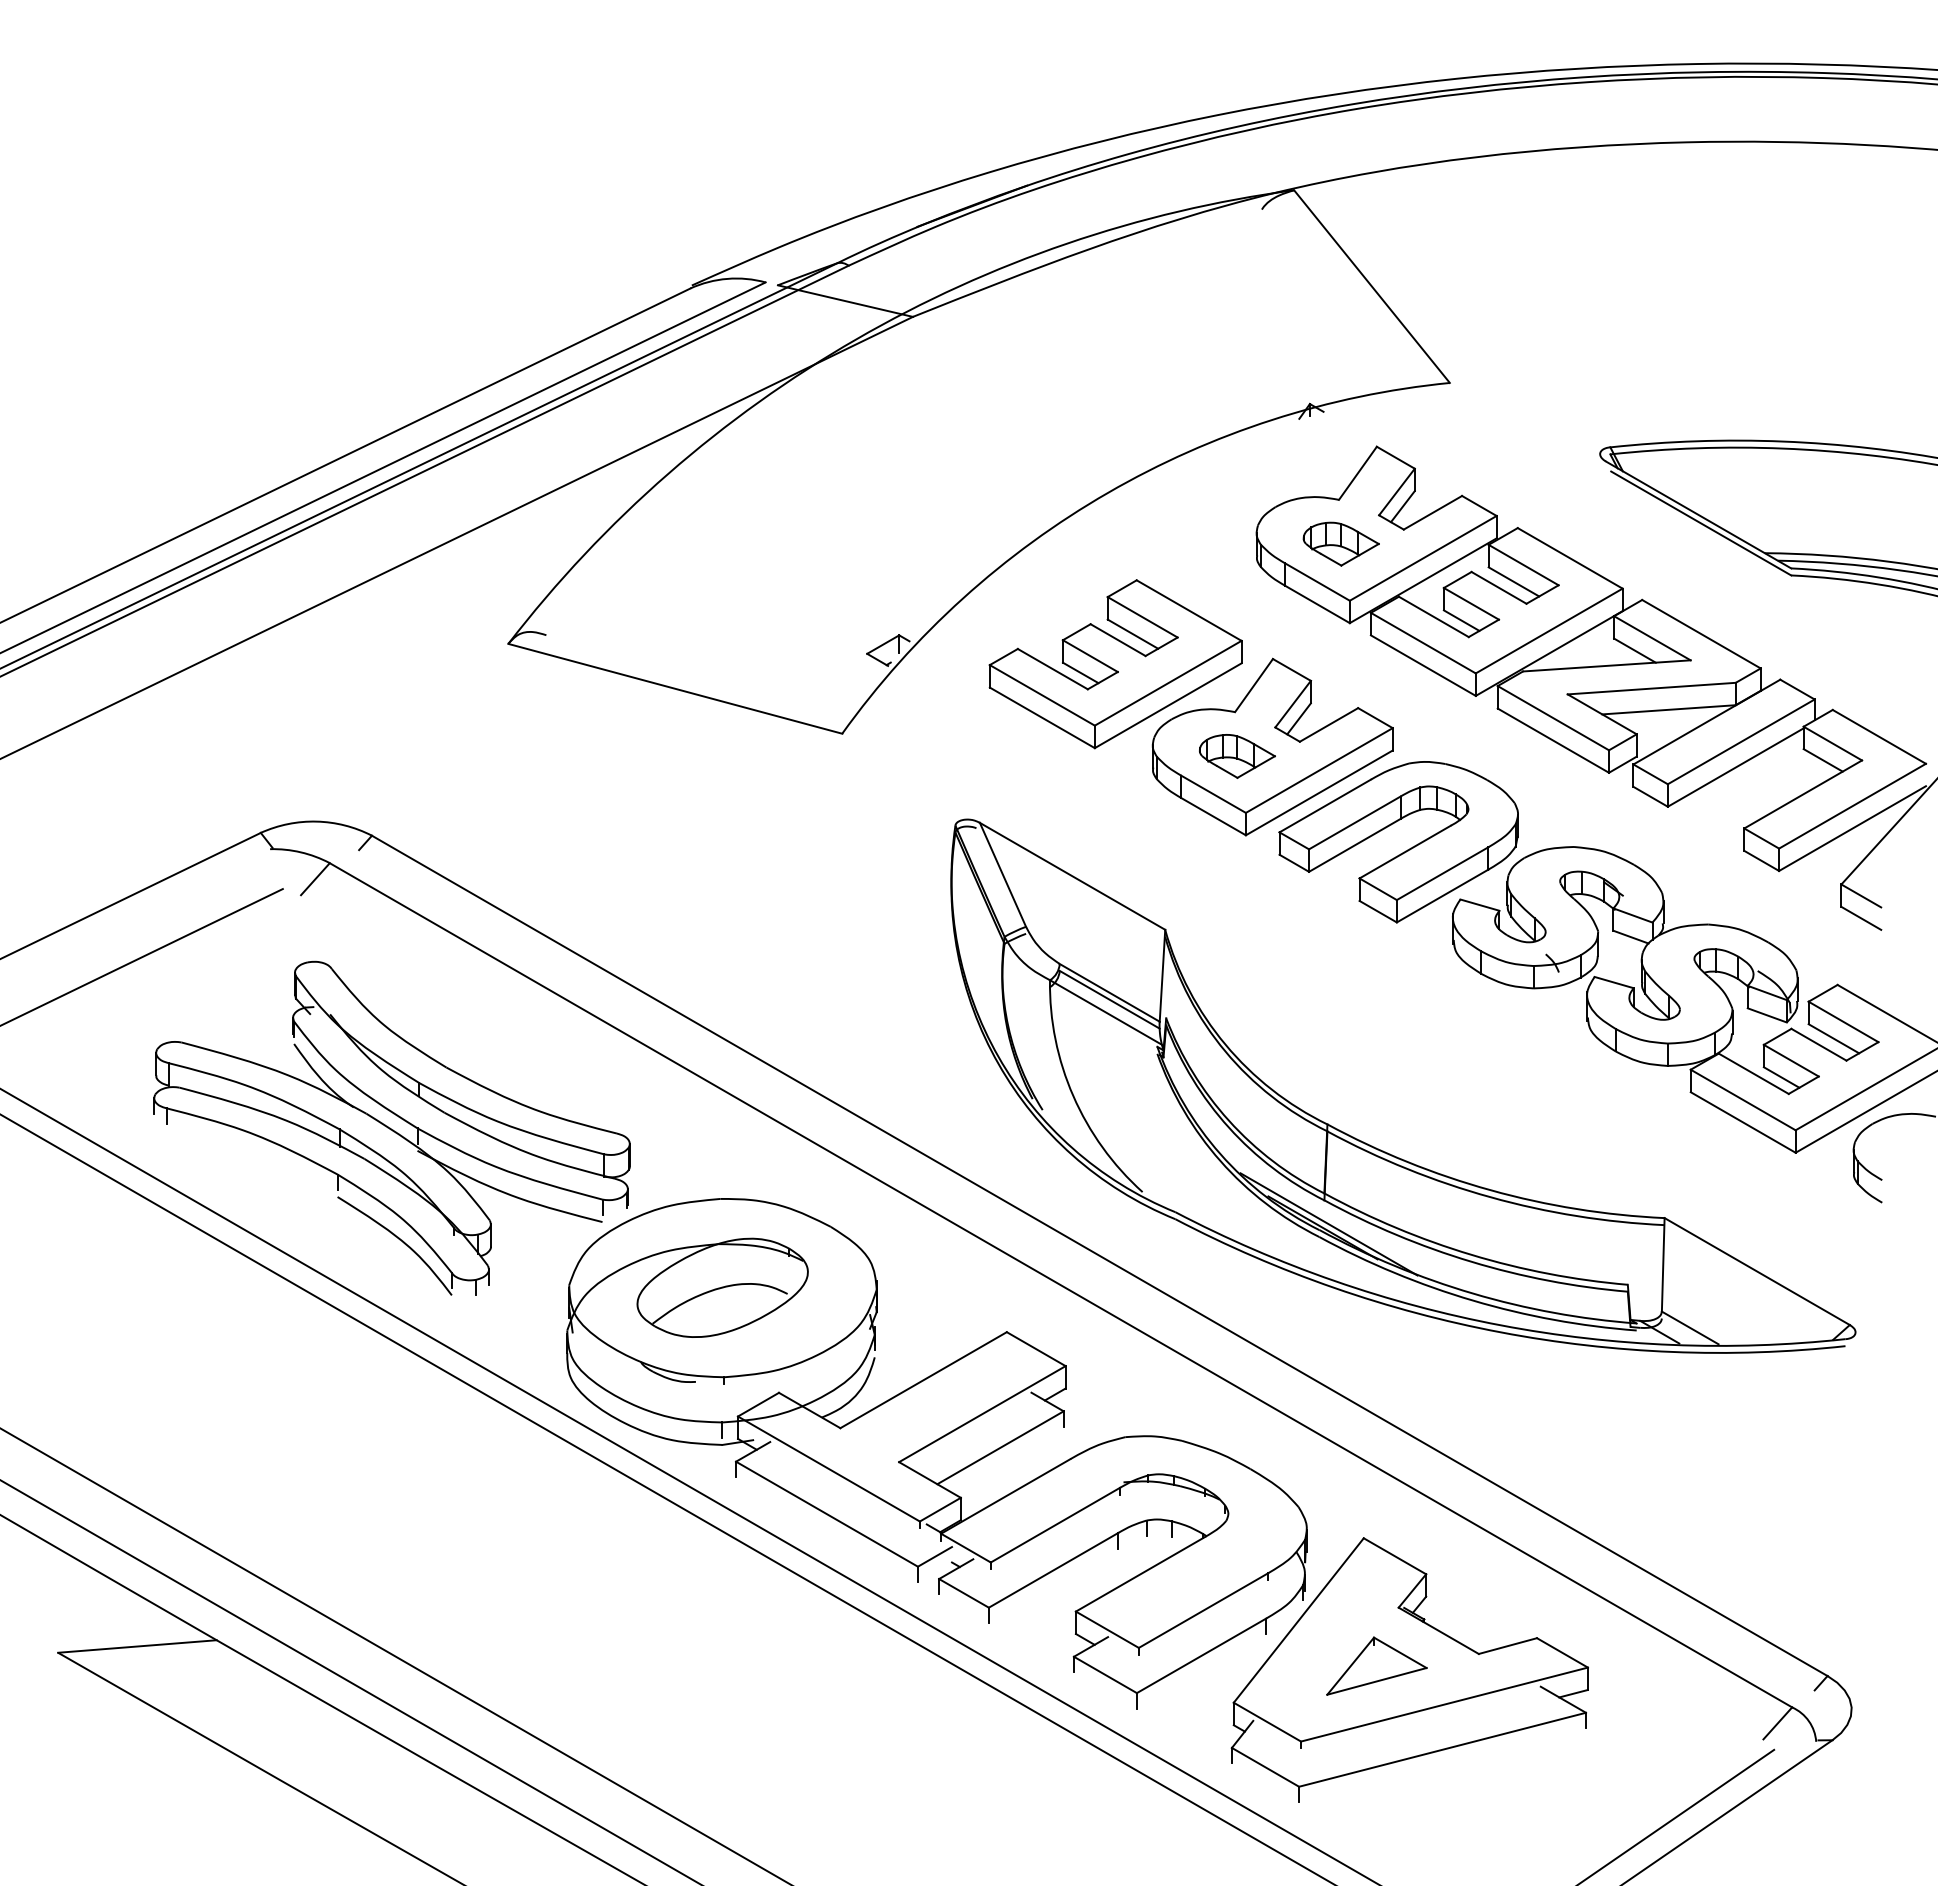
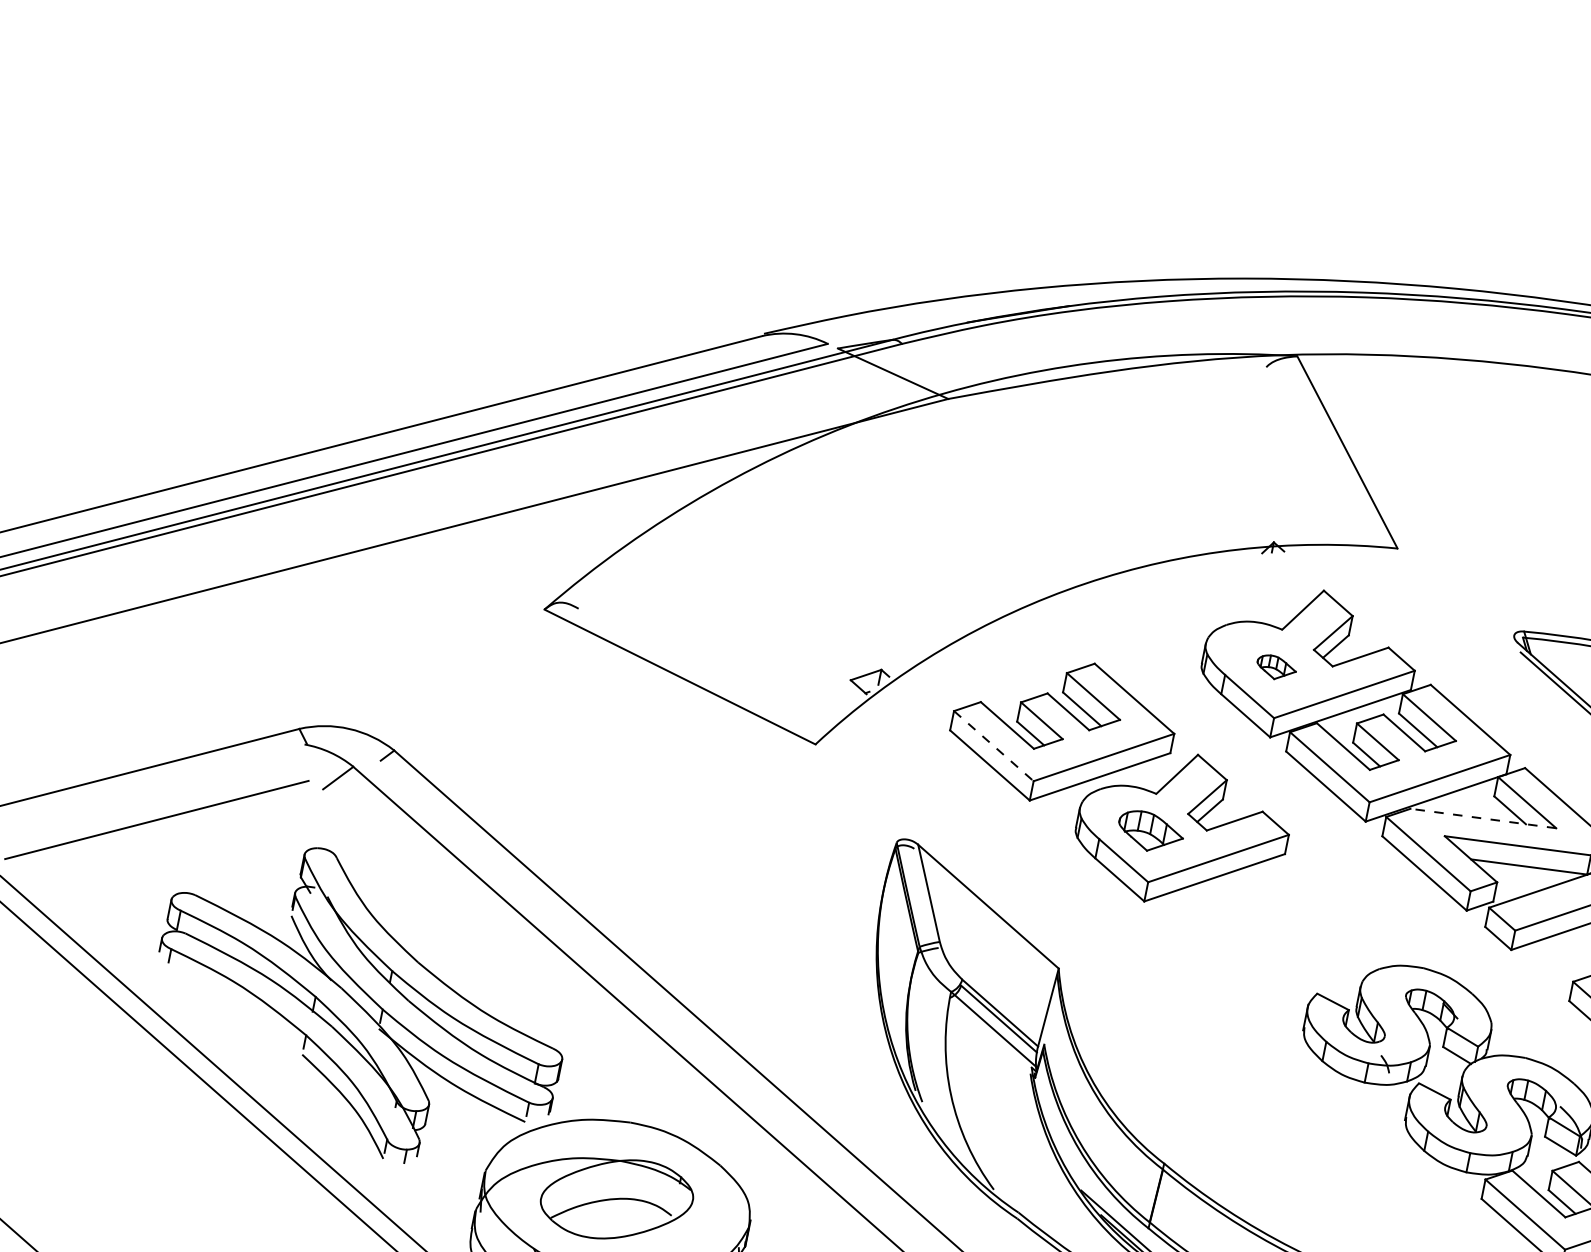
part: (1340, 543) -> (1275, 667), size x0.6
line: (1606, 665) -> (1483, 818), solid -> dashed
line: (1042, 695) -> (993, 746), solid -> dashed
part: (1405, 850) -> (1278, 942), removed

